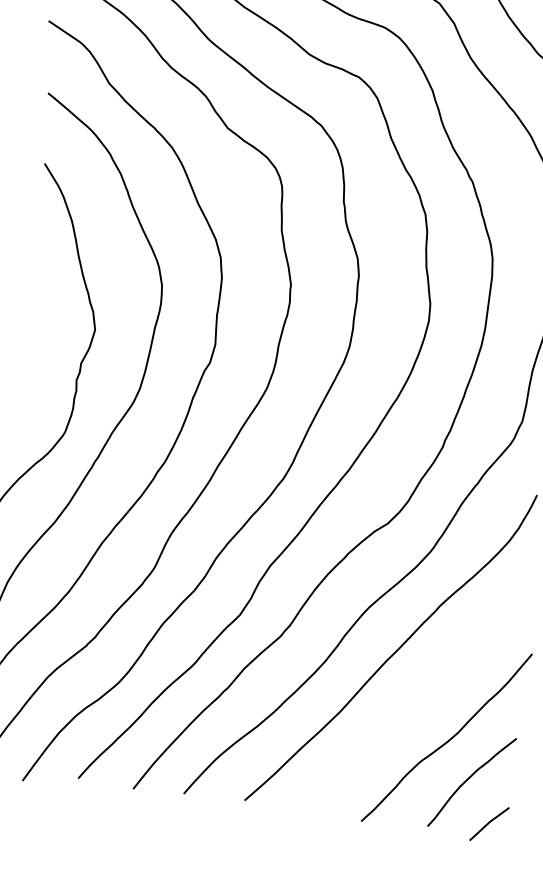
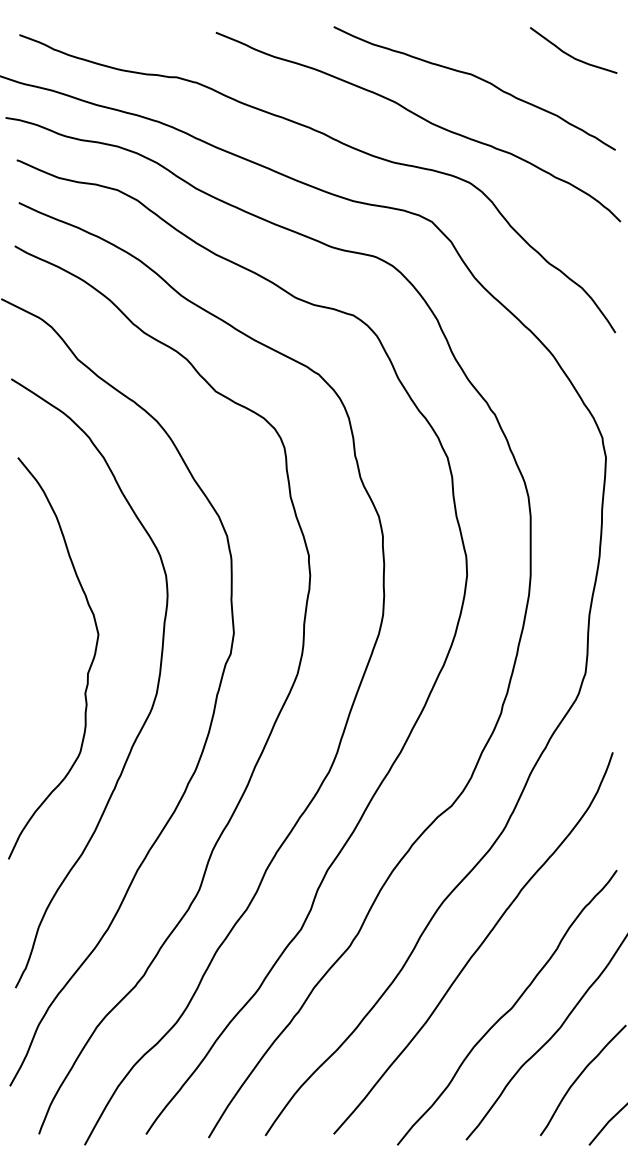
curve: (414, 710) -> (508, 1009), added

